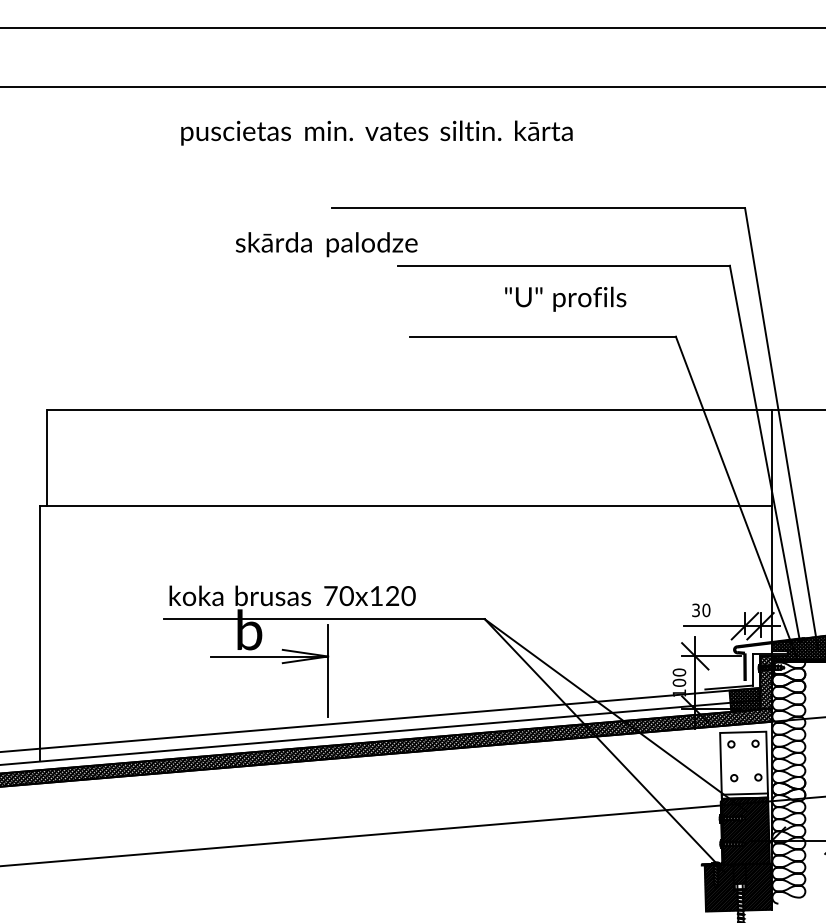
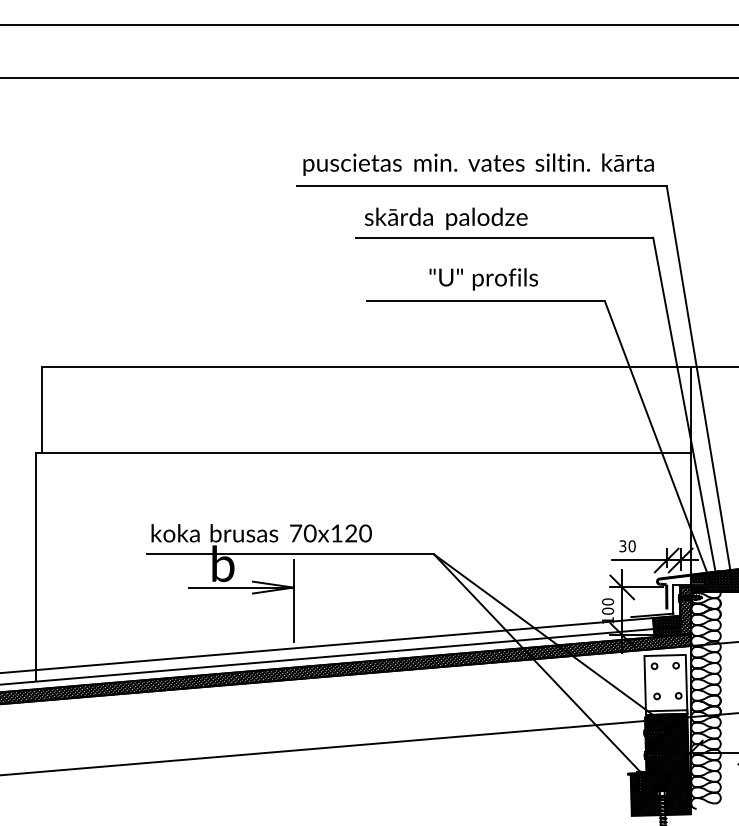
text: (376, 132) -> (478, 164), moved
text: (326, 244) -> (446, 218), moved
text: (565, 298) -> (483, 278), moved

